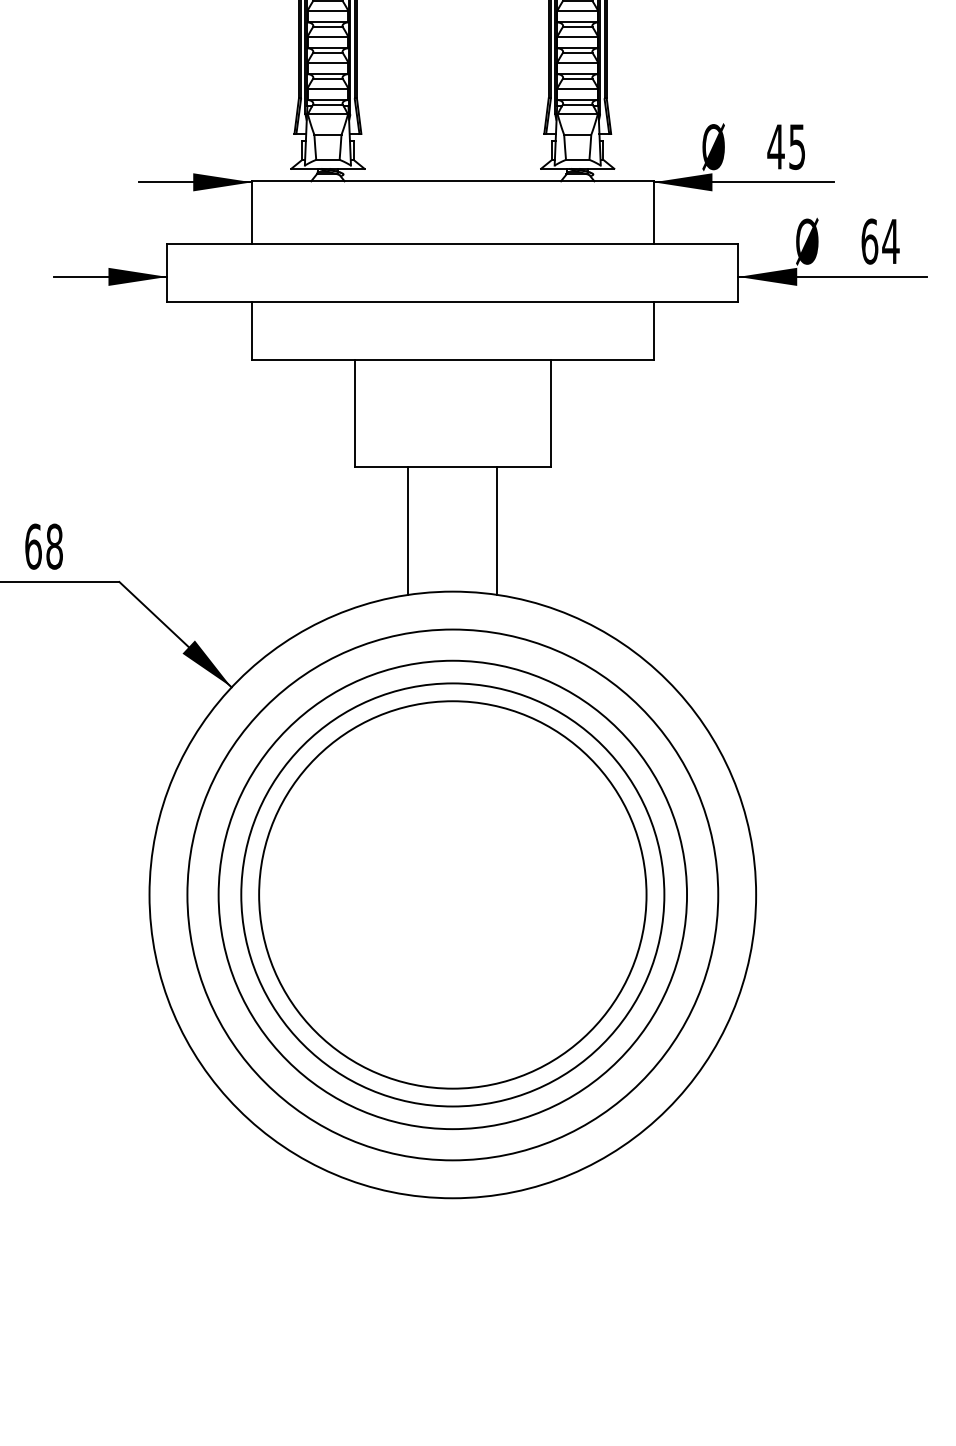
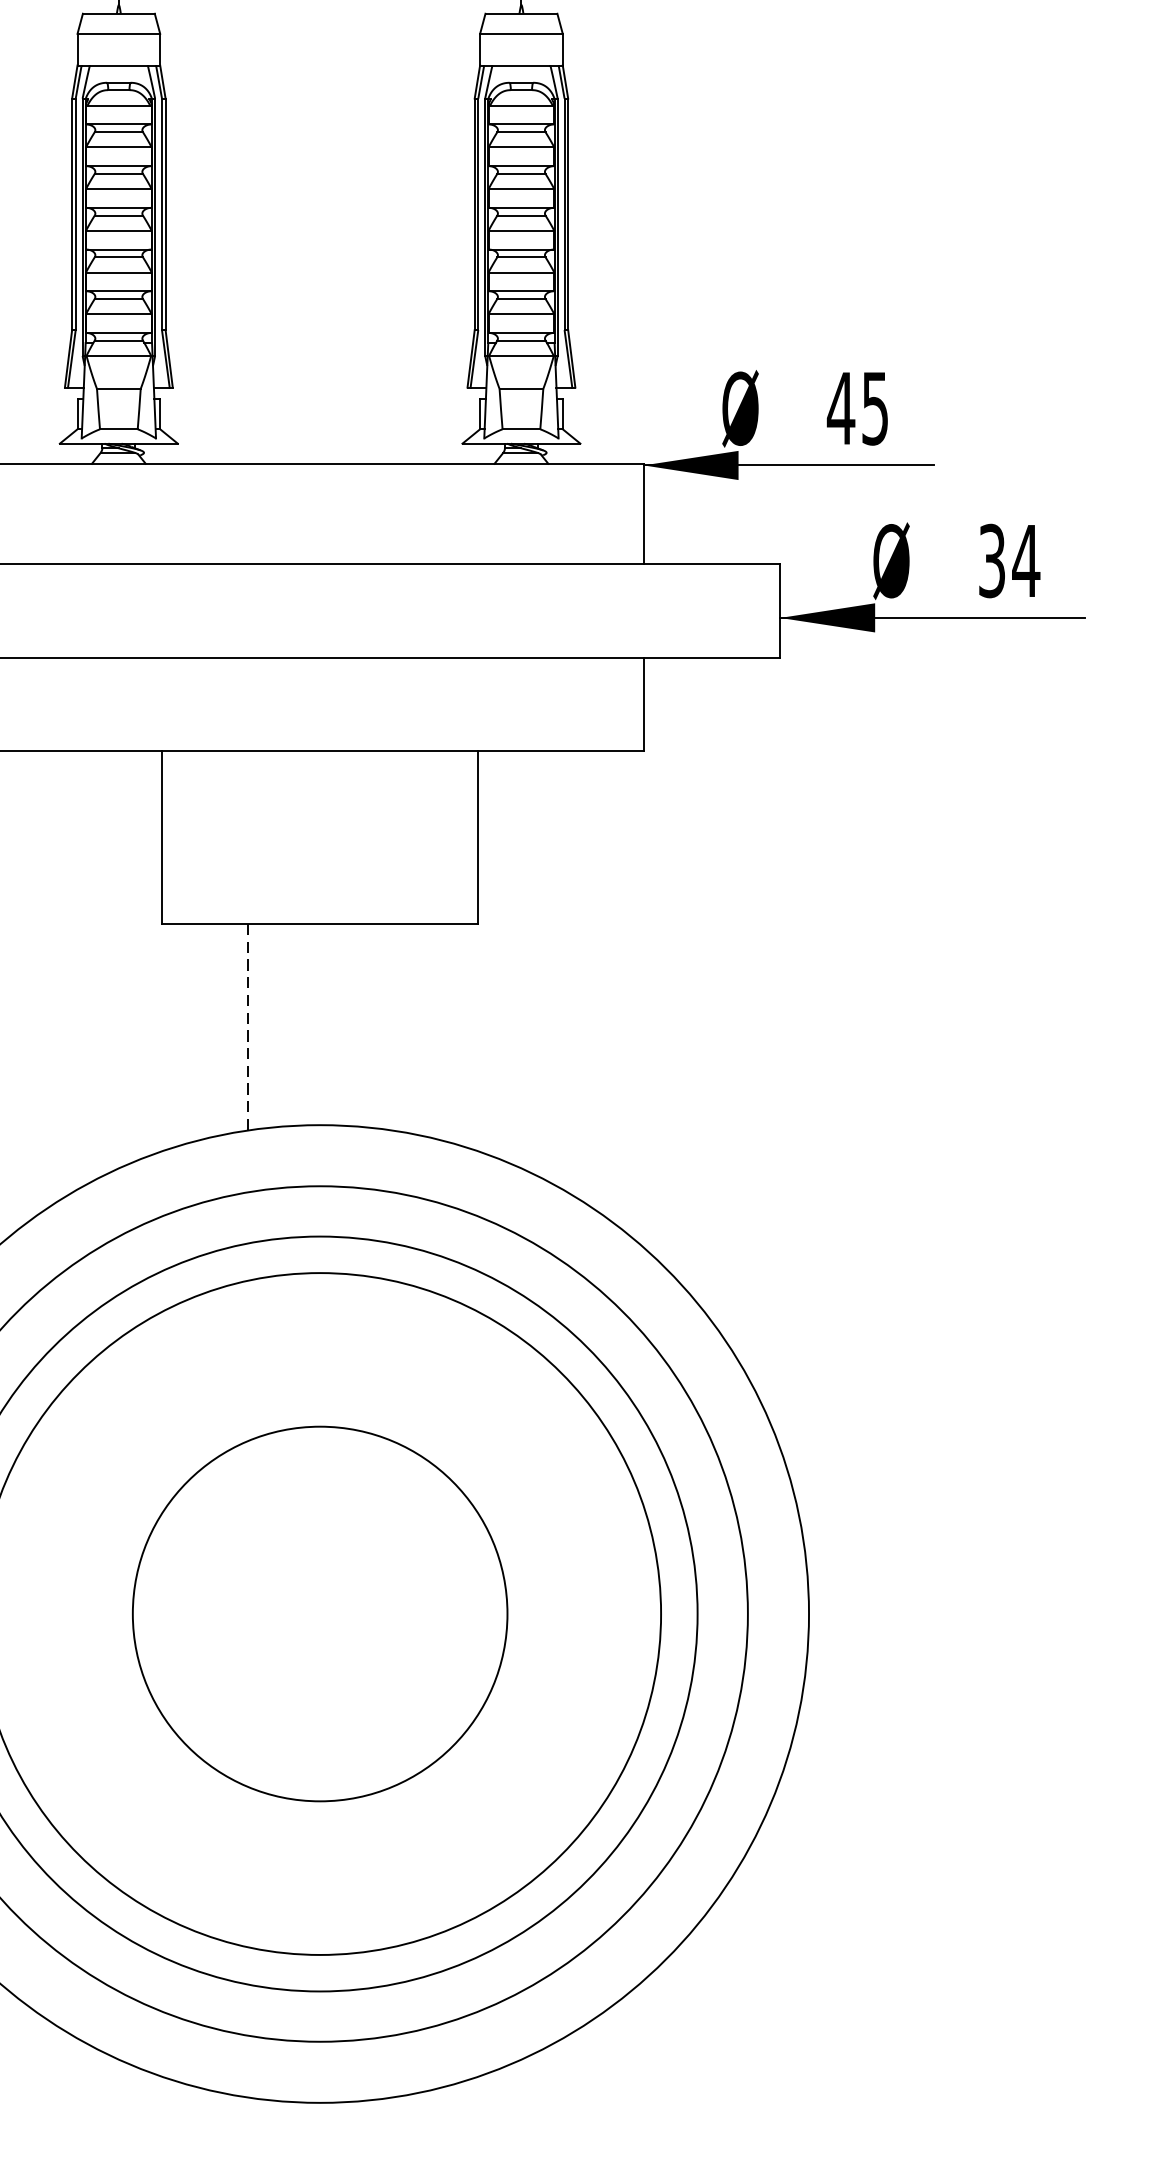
text: (869, 241) -> (991, 560), 64 -> 34
line: (497, 530) -> (392, 1026), removed
line: (408, 531) -> (248, 1028), solid -> dashed
circle: (452, 894) -> (319, 1613), size x0.6

